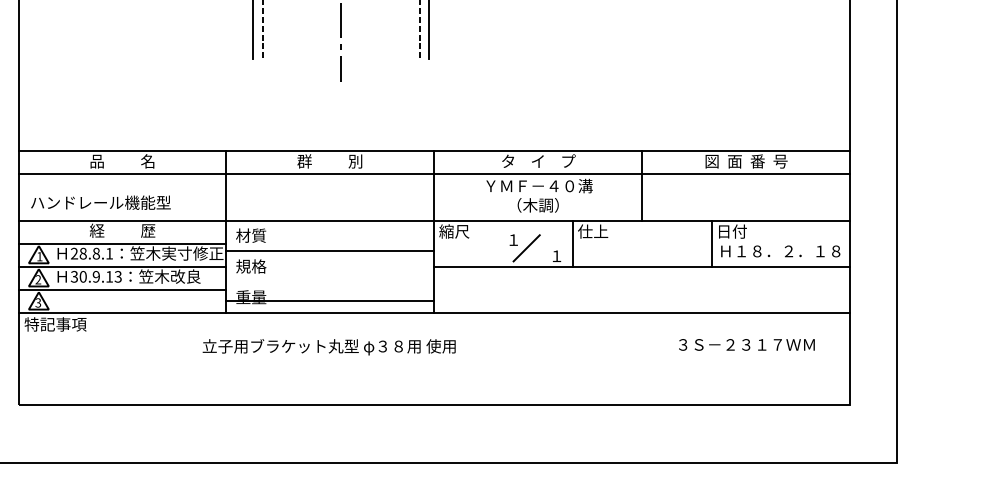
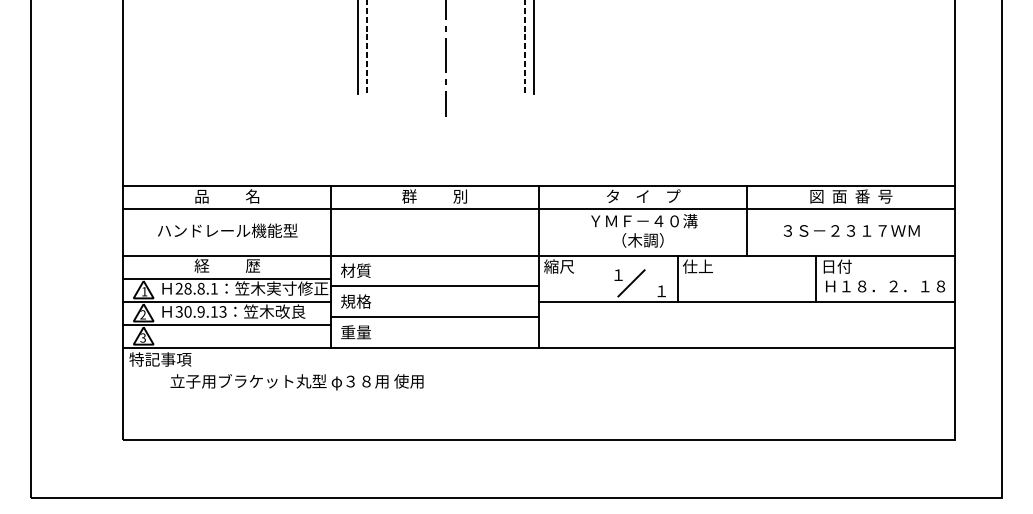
text: (100, 202) -> (227, 230), moved
line: (329, 301) -> (434, 317), moved
text: (746, 344) -> (851, 230), moved
text: (328, 347) -> (296, 382), moved

